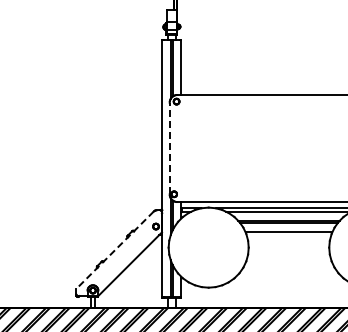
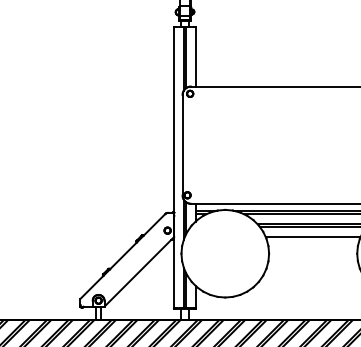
line: (169, 148) -> (182, 145), dashed -> solid
line: (115, 250) -> (123, 256), dashed -> solid

